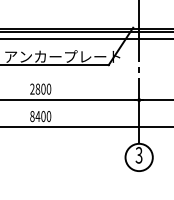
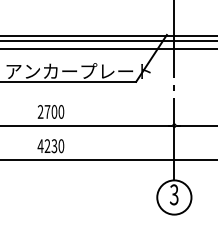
text: (37, 88) -> (47, 111), 2800 -> 2700
text: (37, 116) -> (47, 146), 8400 -> 4230

